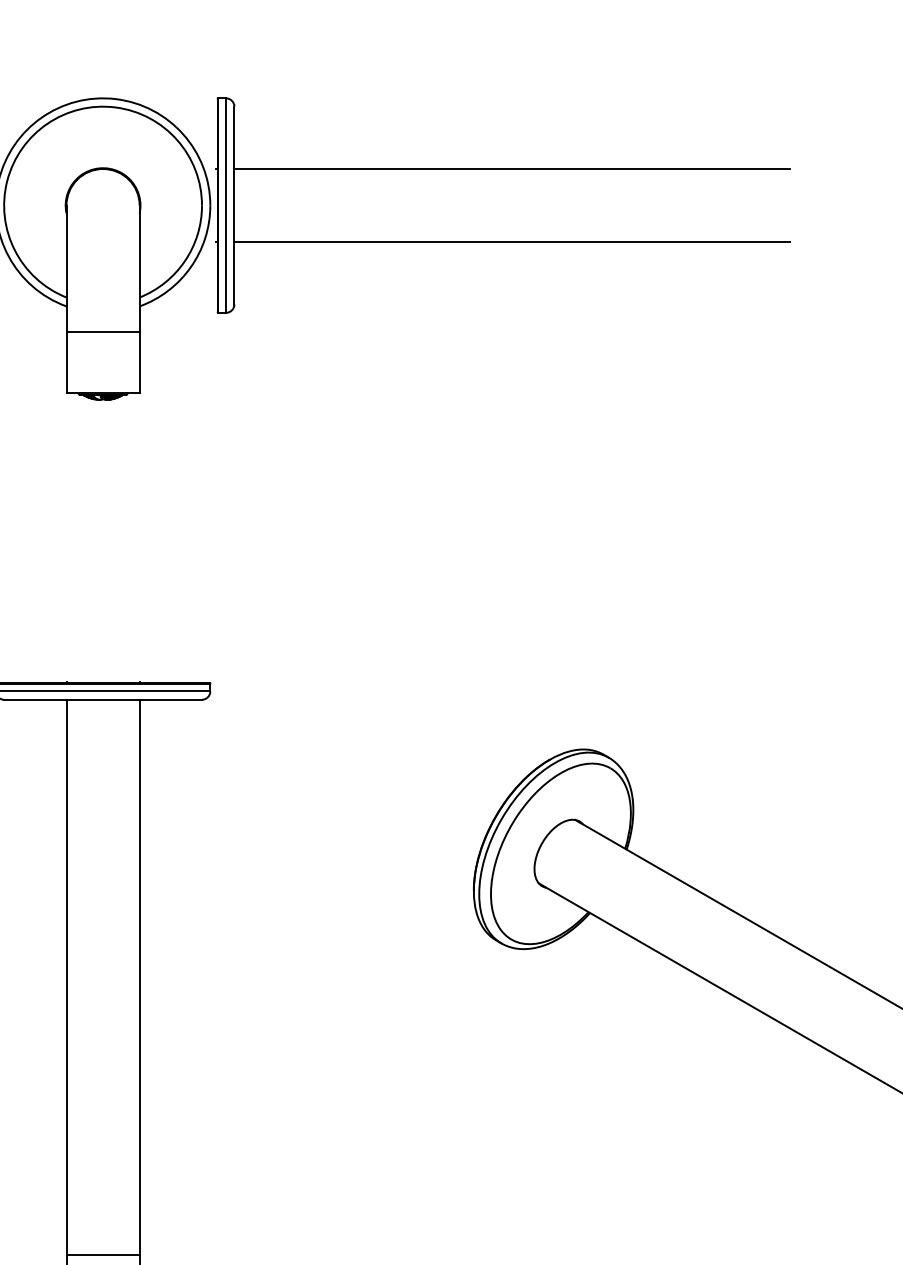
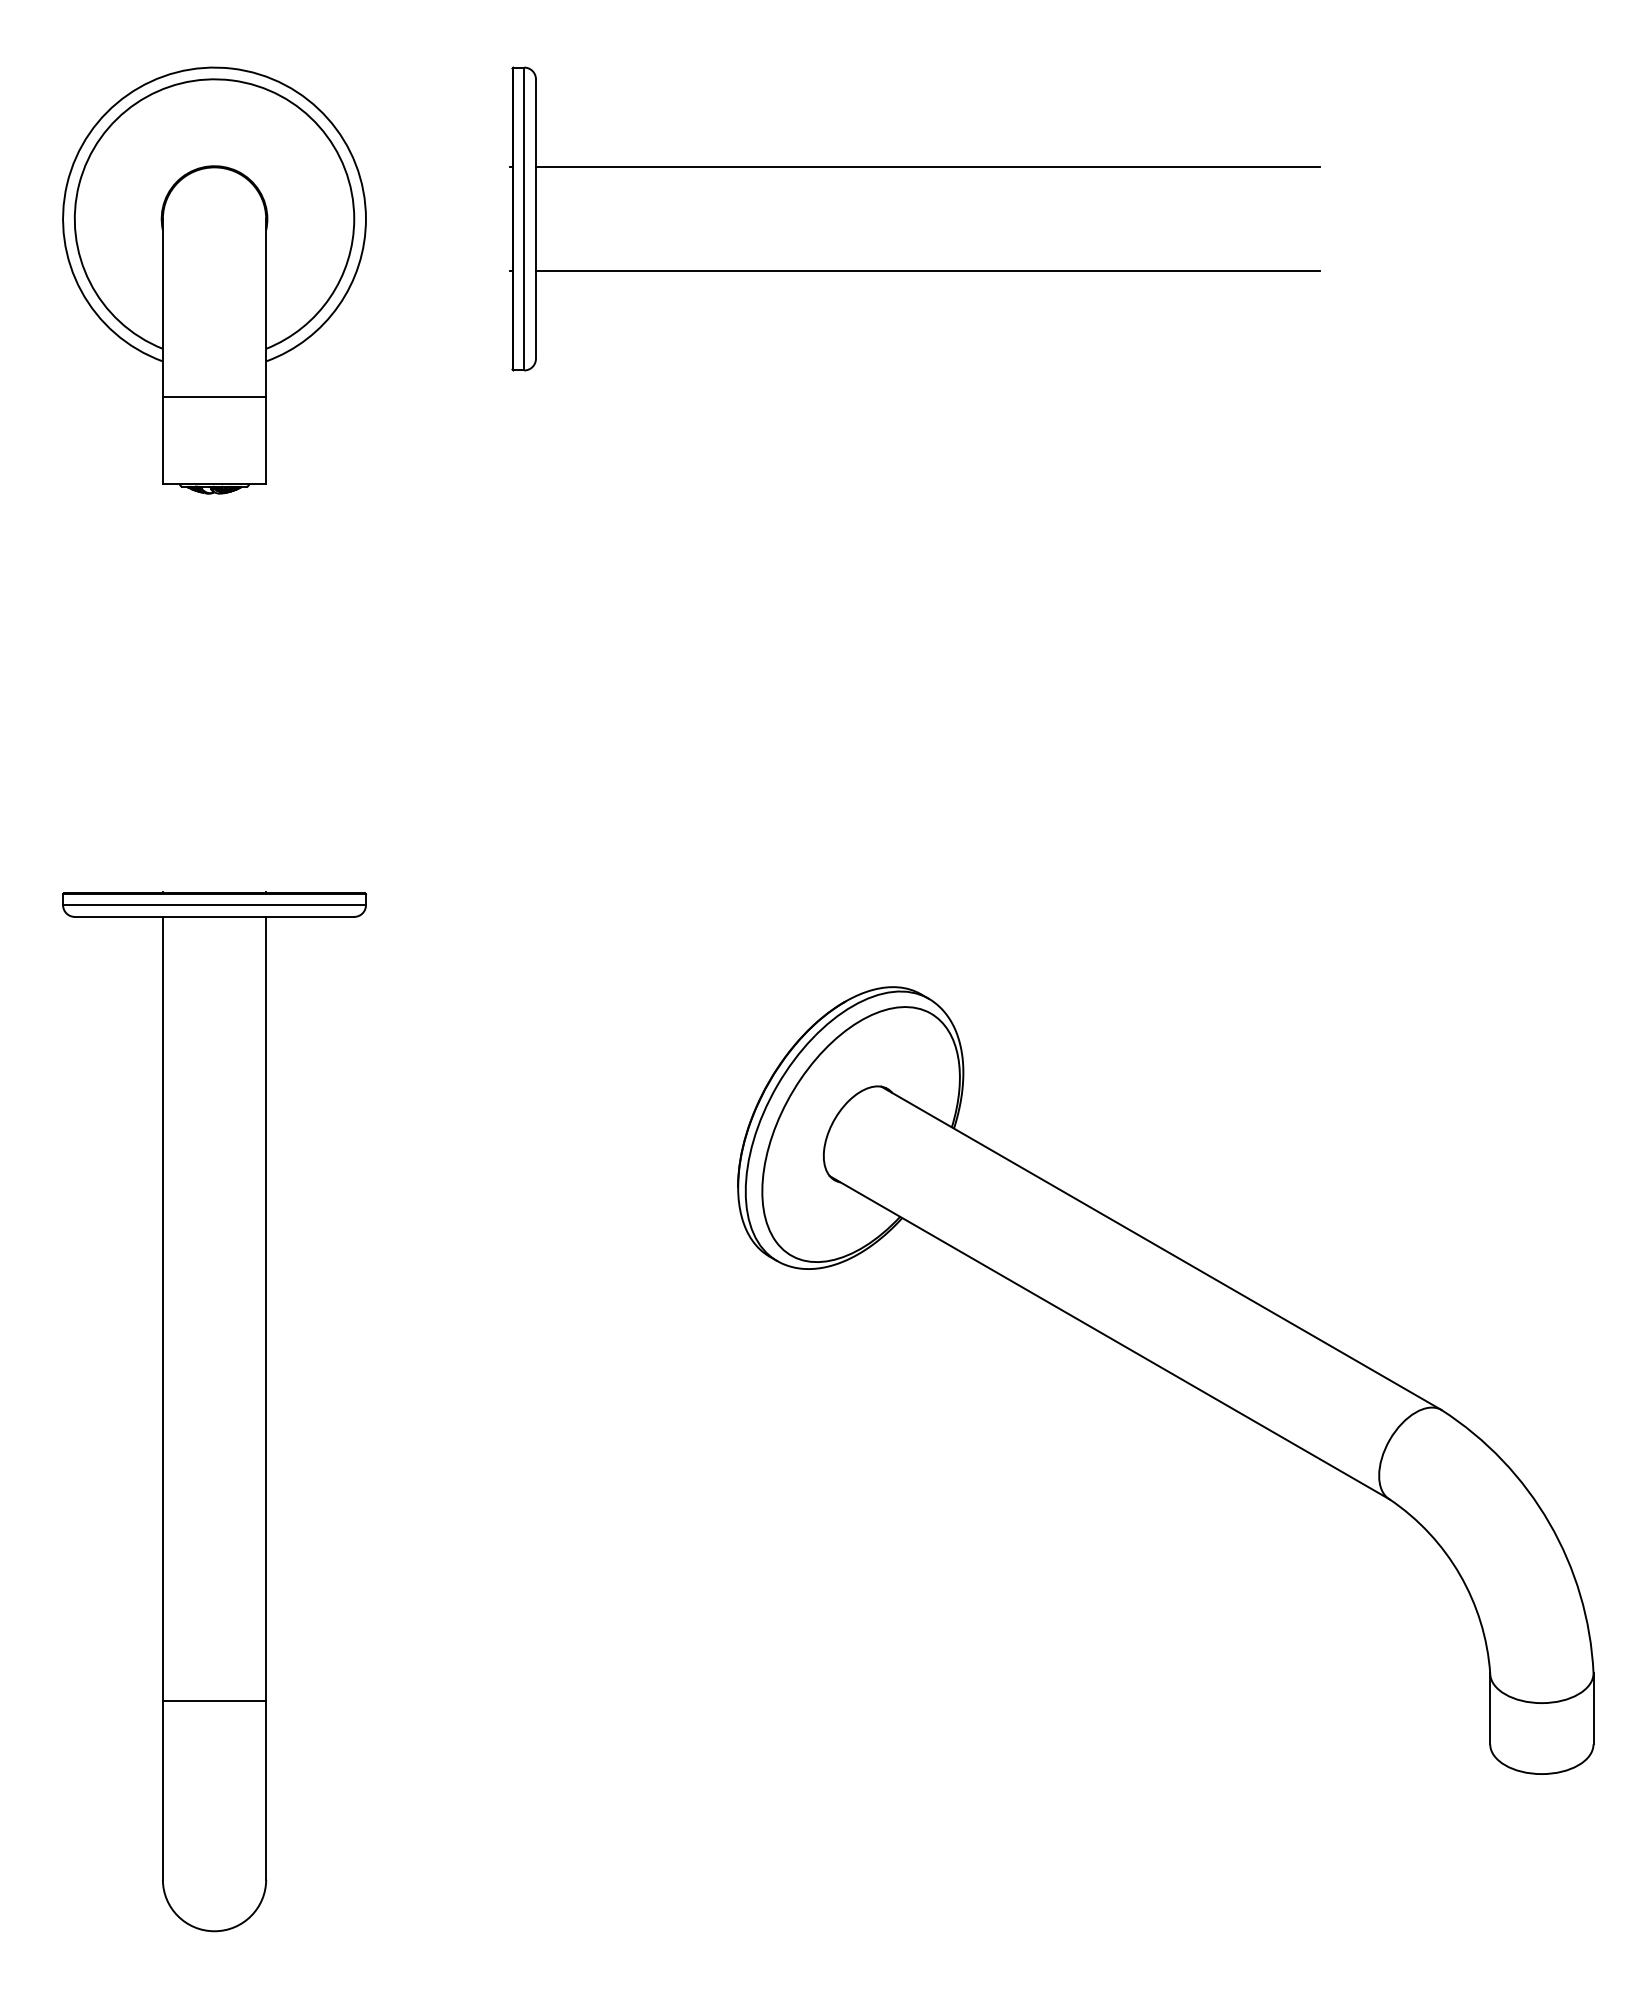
part: (502, 169) -> (914, 167), moved

